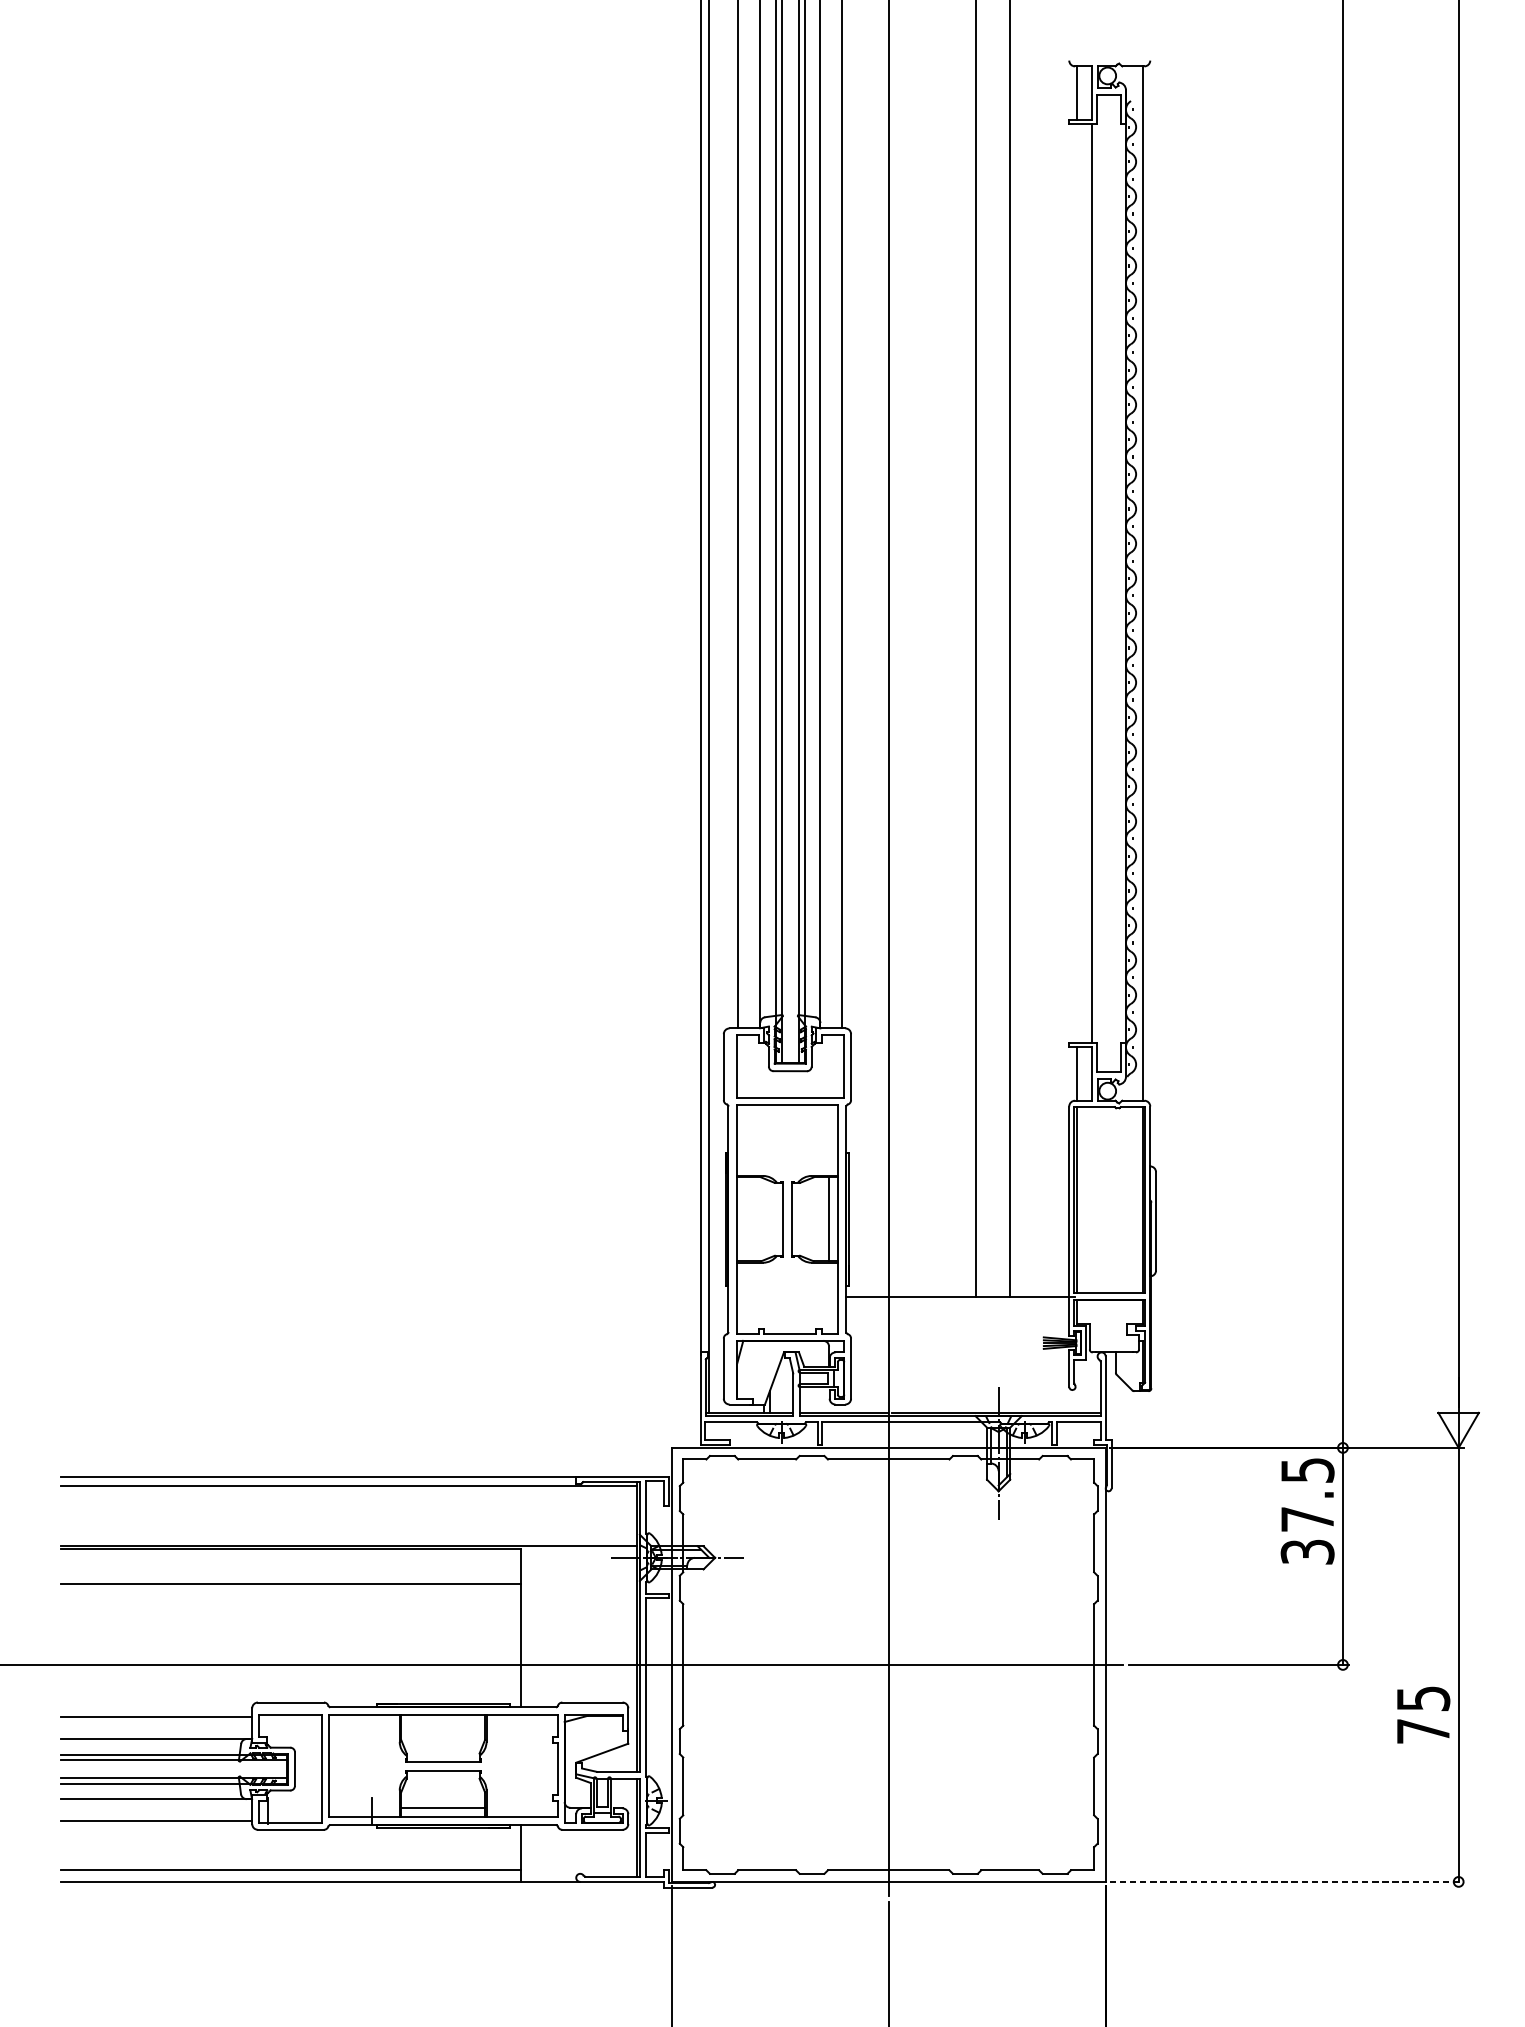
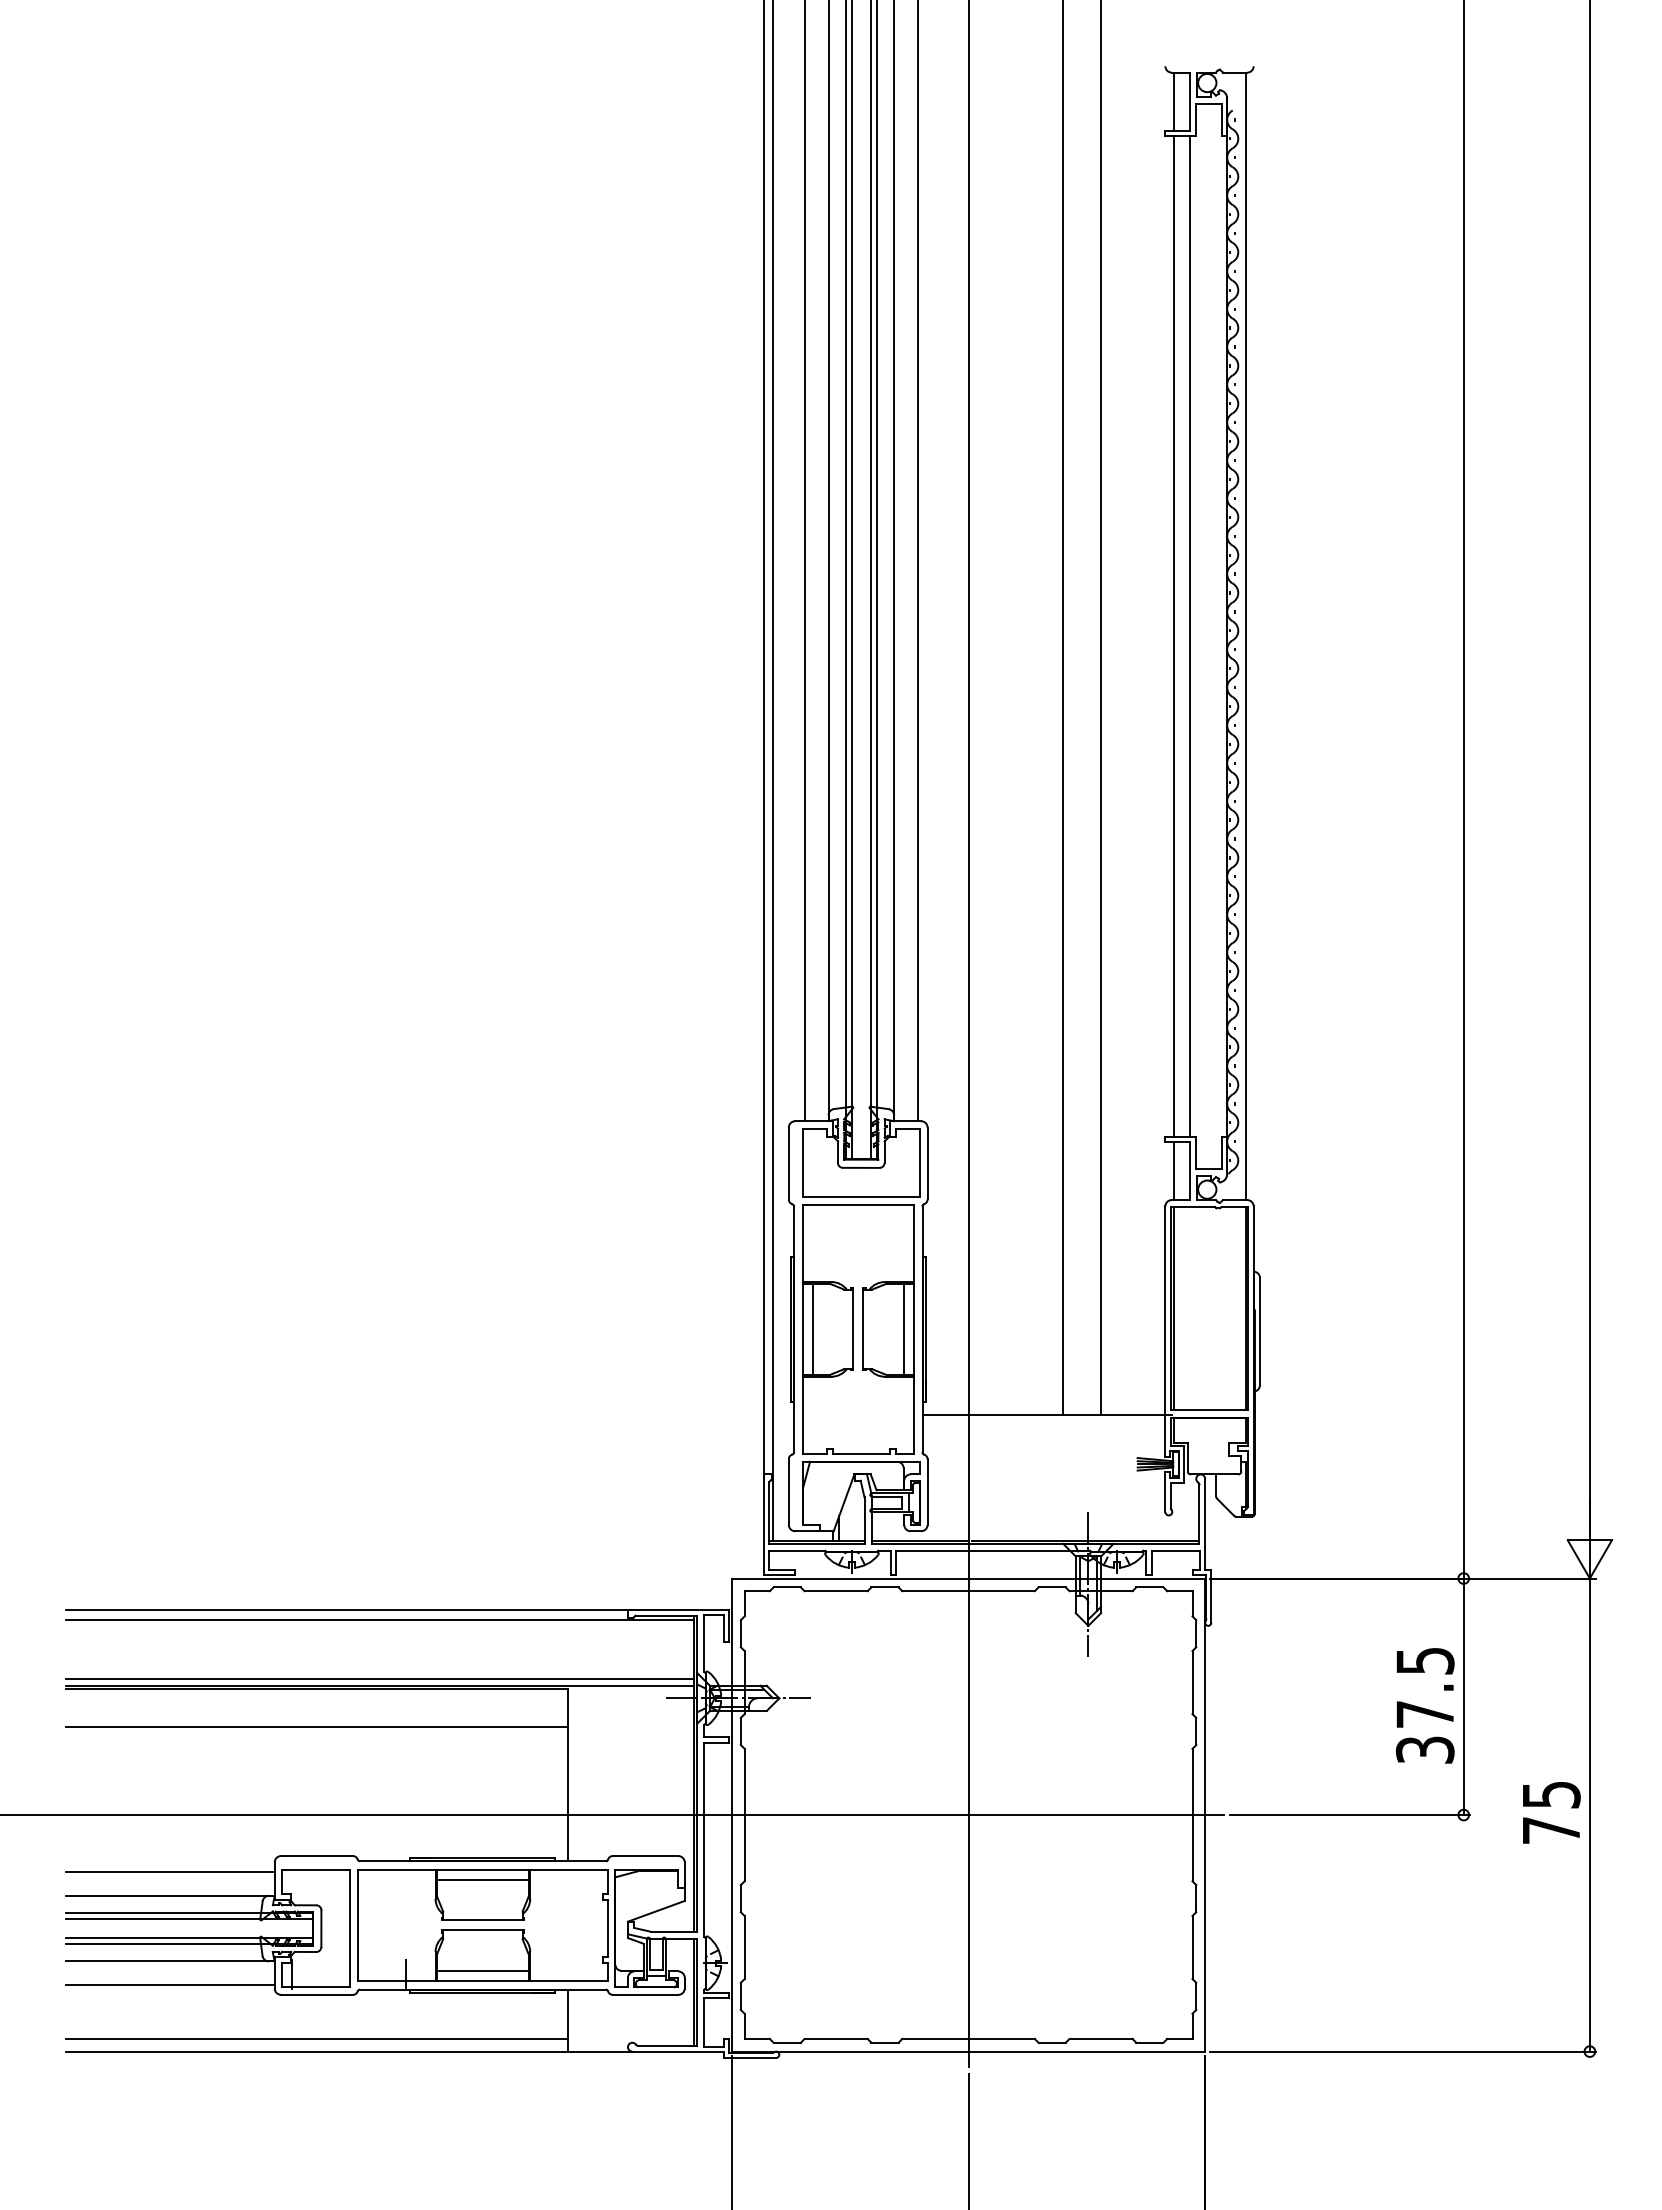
line: (1076, 583) -> (1173, 636), added
line: (745, 1219) -> (812, 1329), added
text: (1306, 1511) -> (1424, 1705), moved
line: (348, 1540) -> (379, 1679), added
text: (1423, 1714) -> (1551, 1812), moved
line: (442, 1724) -> (482, 1880), added
line: (1287, 1881) -> (1403, 2051), dashed -> solid

